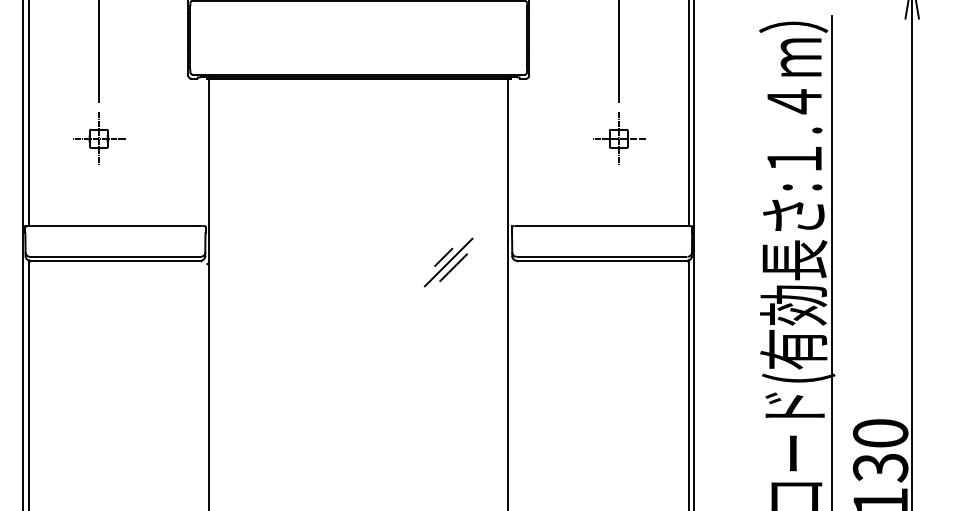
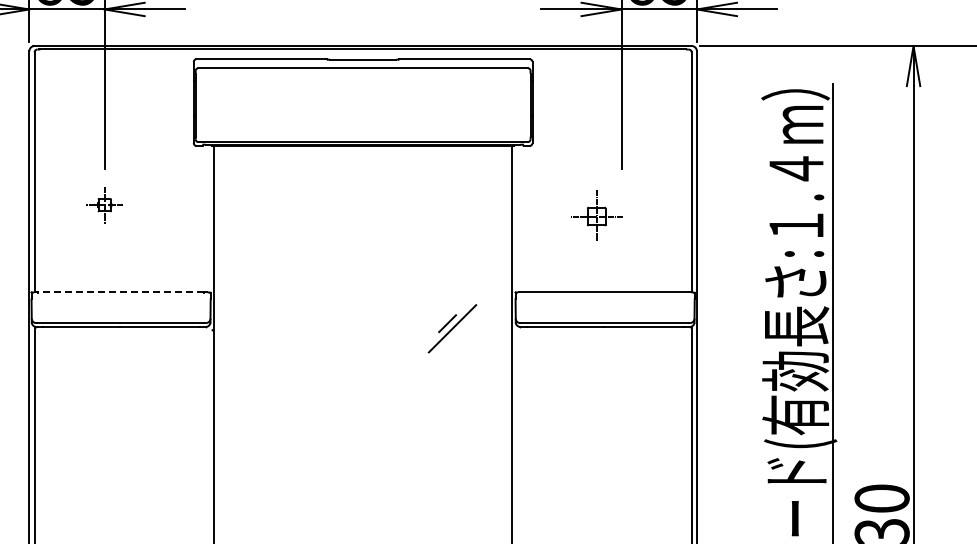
part: (98, 137) -> (104, 204), size x0.7
part: (618, 137) -> (596, 215), moved
line: (114, 226) -> (120, 292), solid -> dashed
line: (453, 267) -> (457, 333), removed

